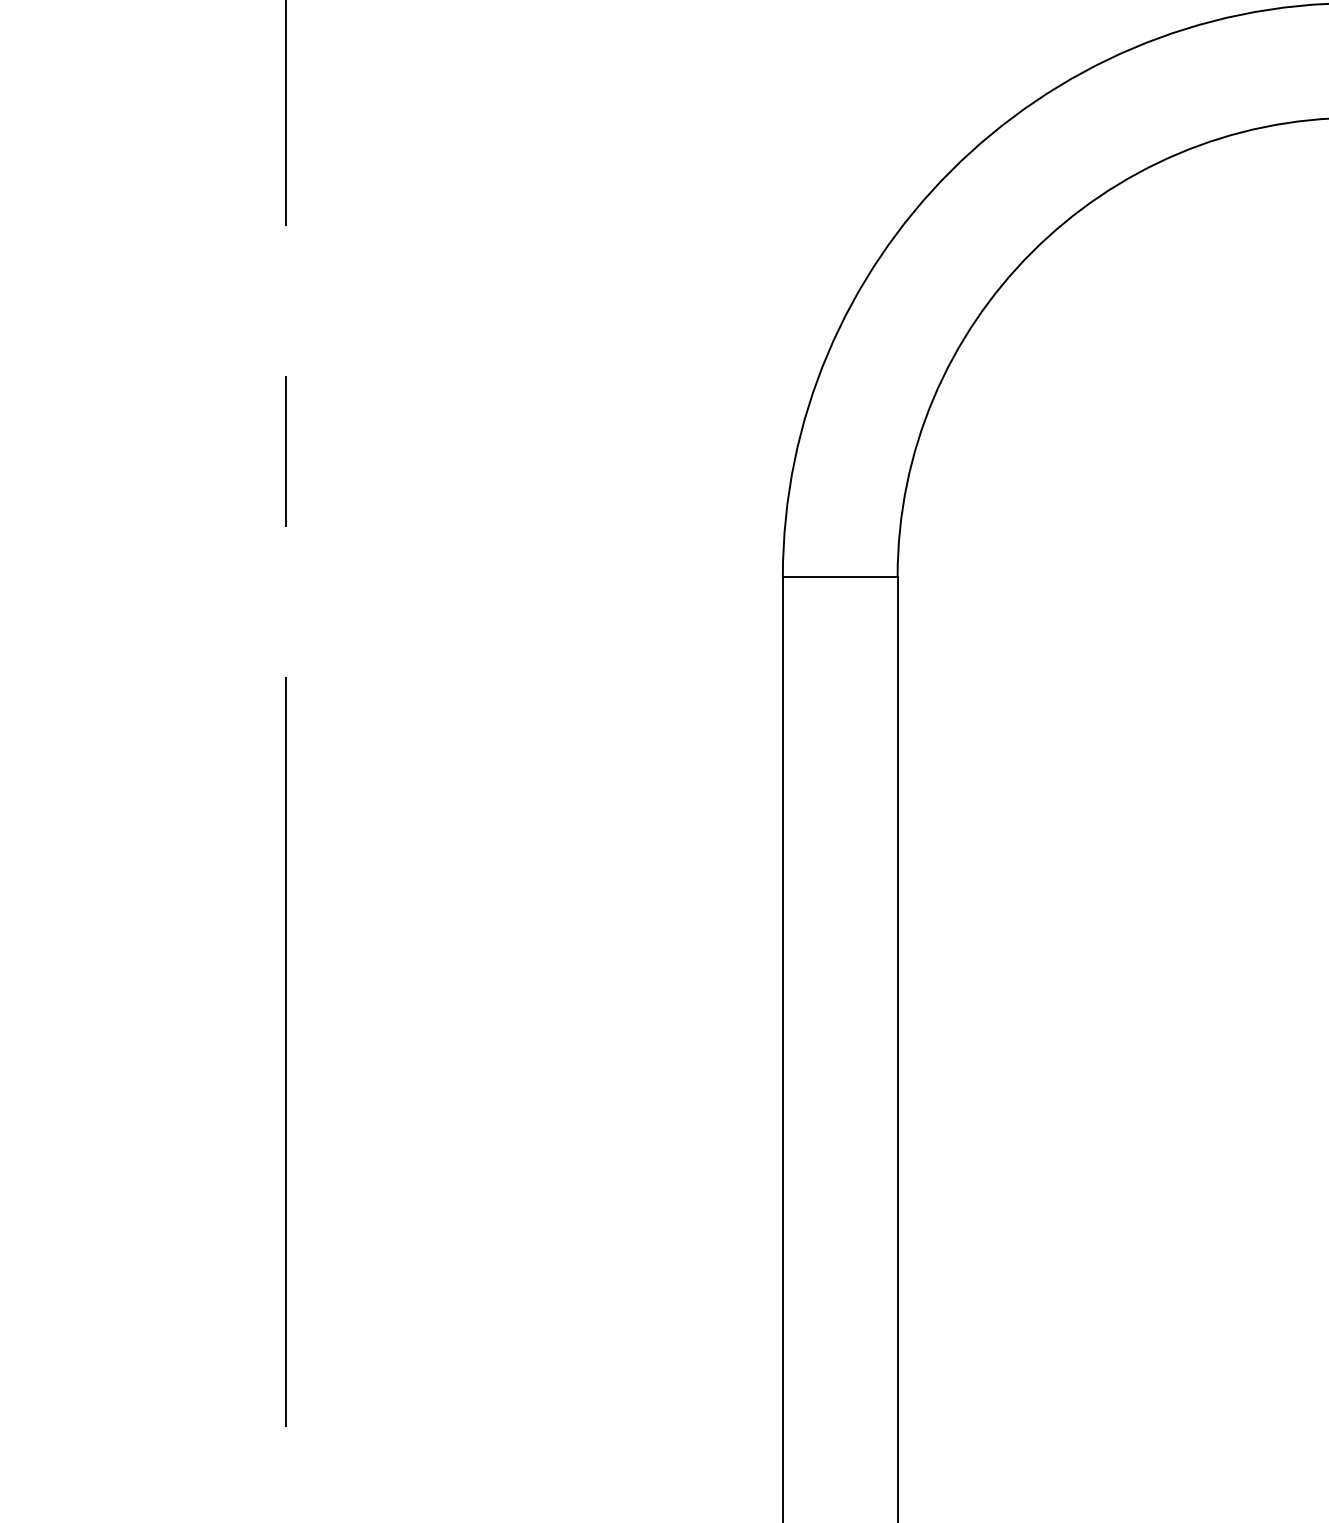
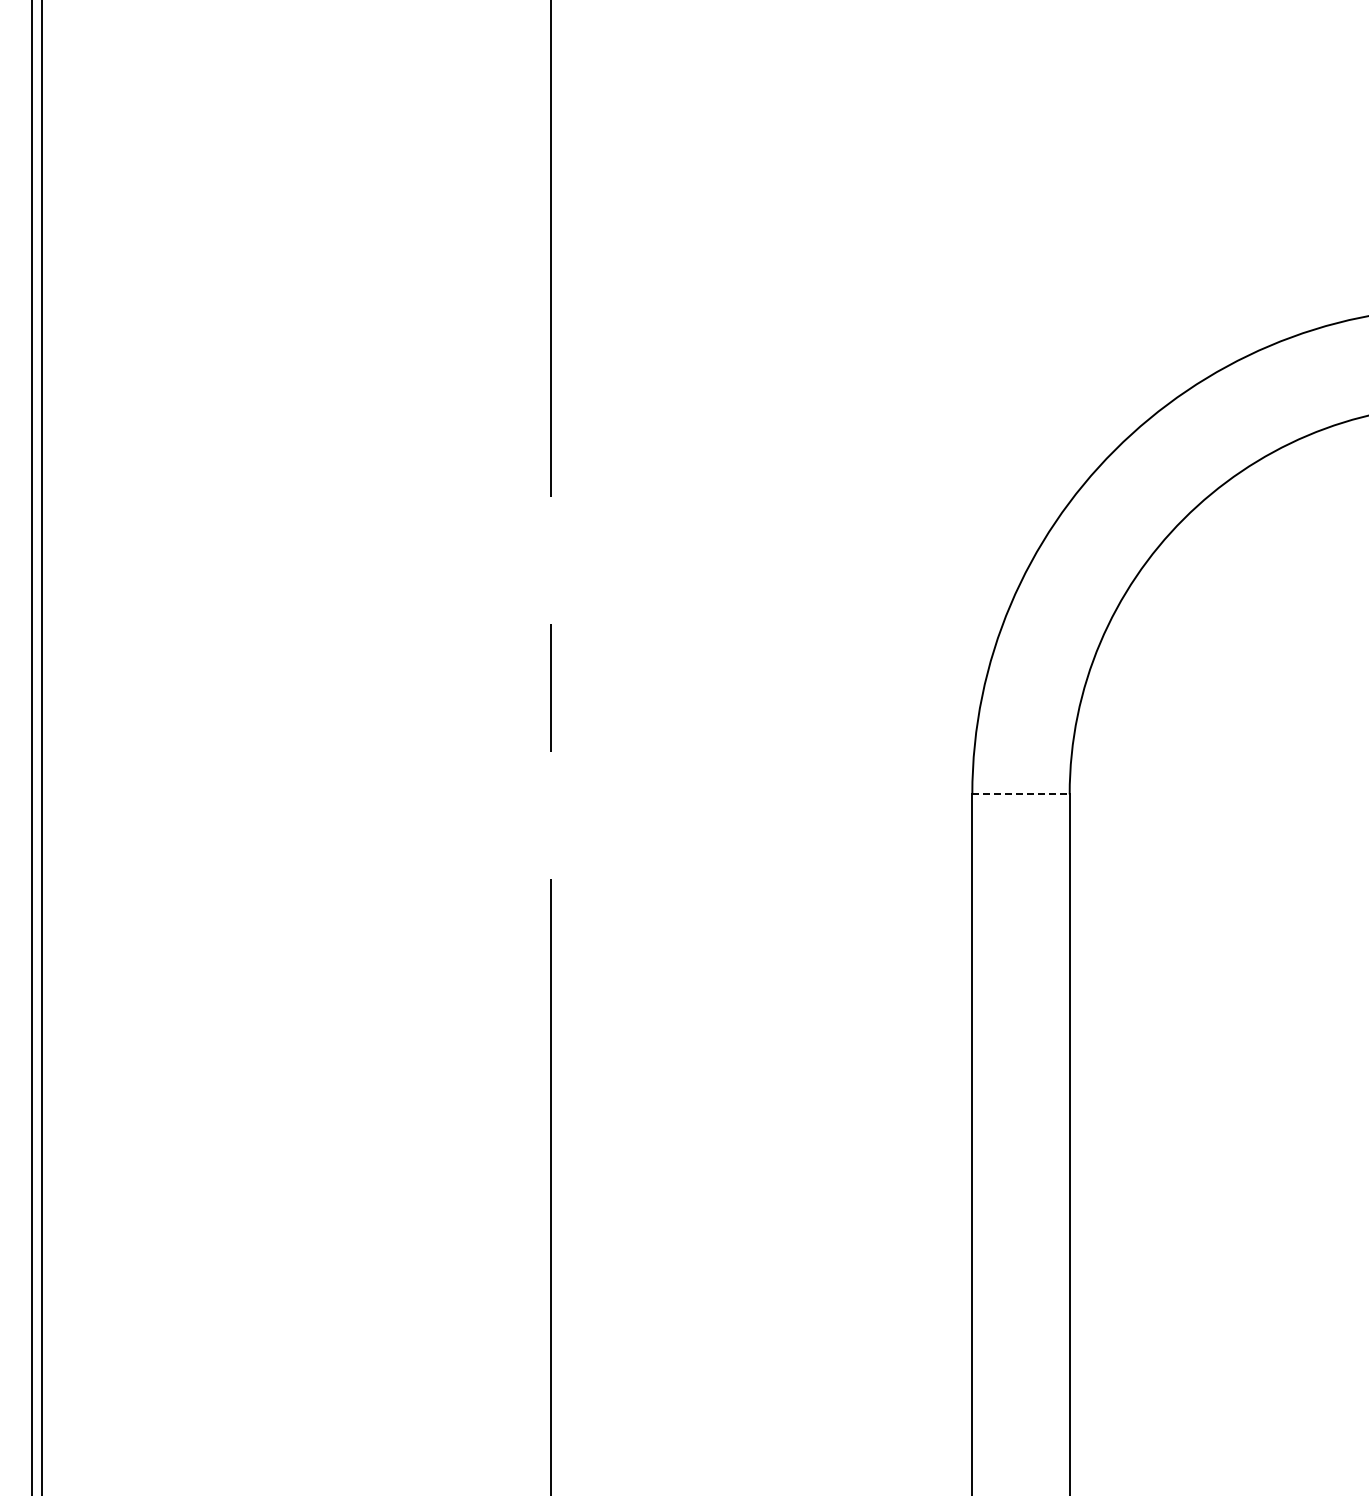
line: (840, 576) -> (1021, 794), solid -> dashed

